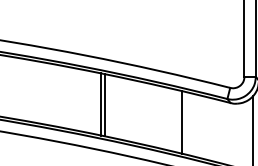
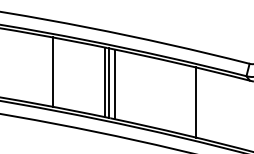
line: (54, 95) -> (52, 72), added
line: (110, 106) -> (115, 84), added

